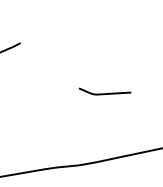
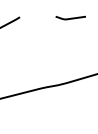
curve: (104, 91) -> (70, 17), moved

